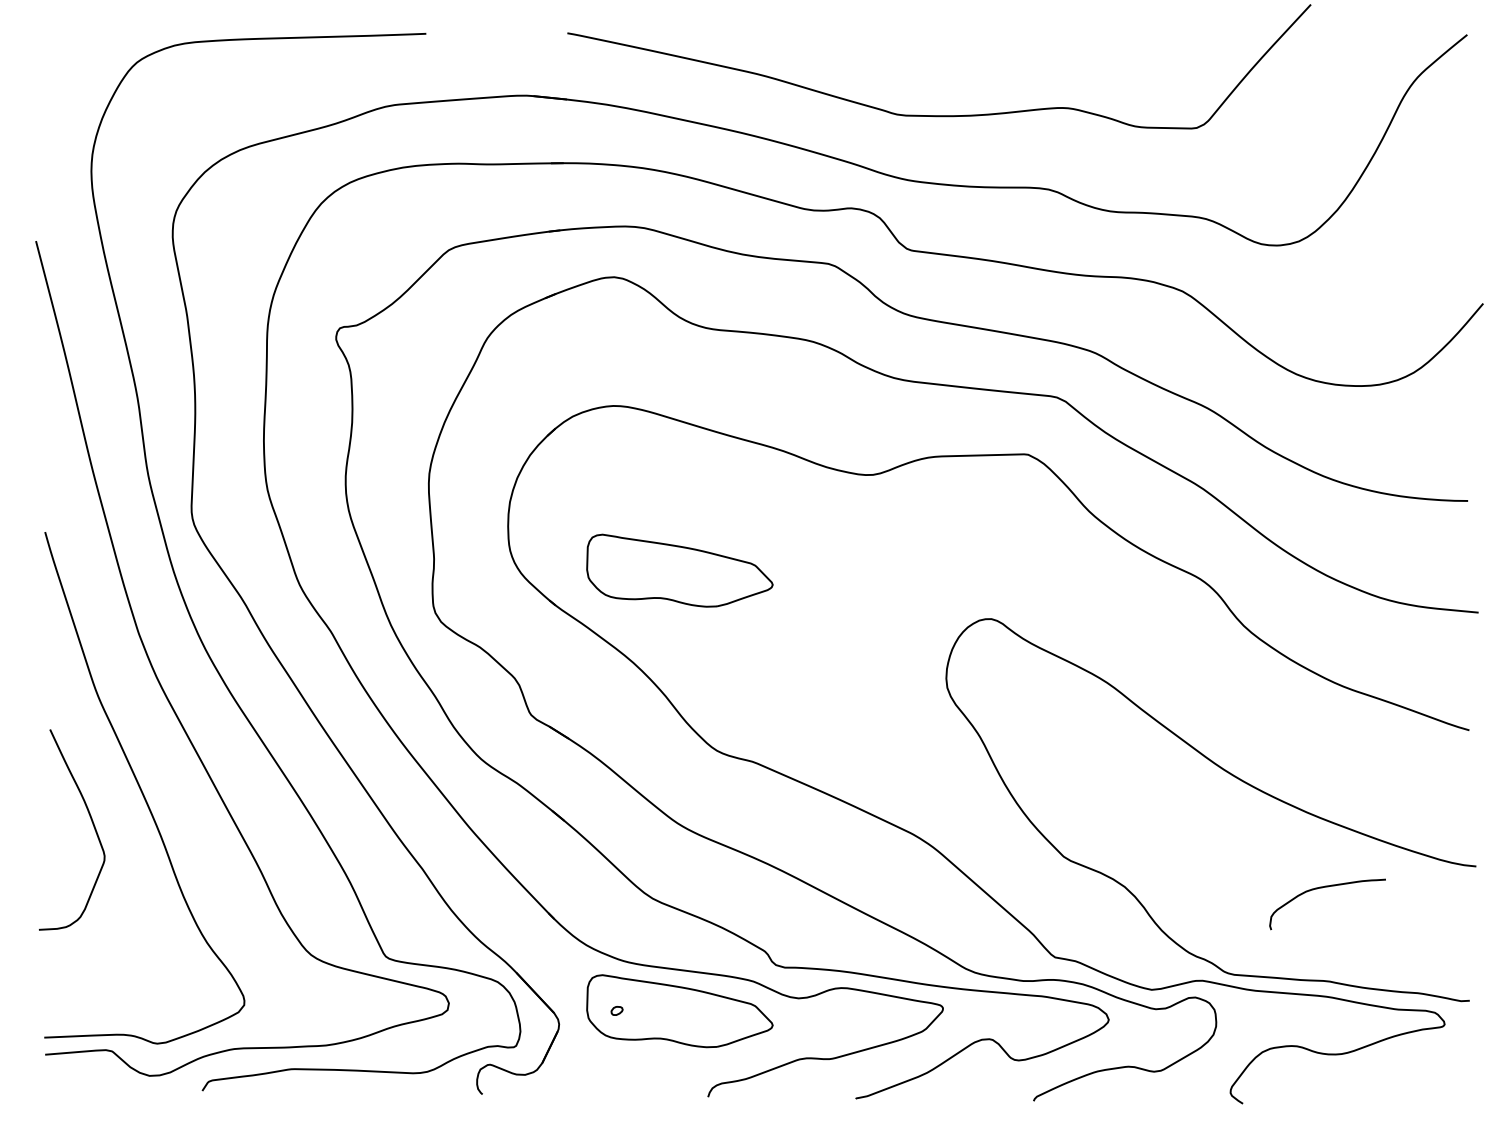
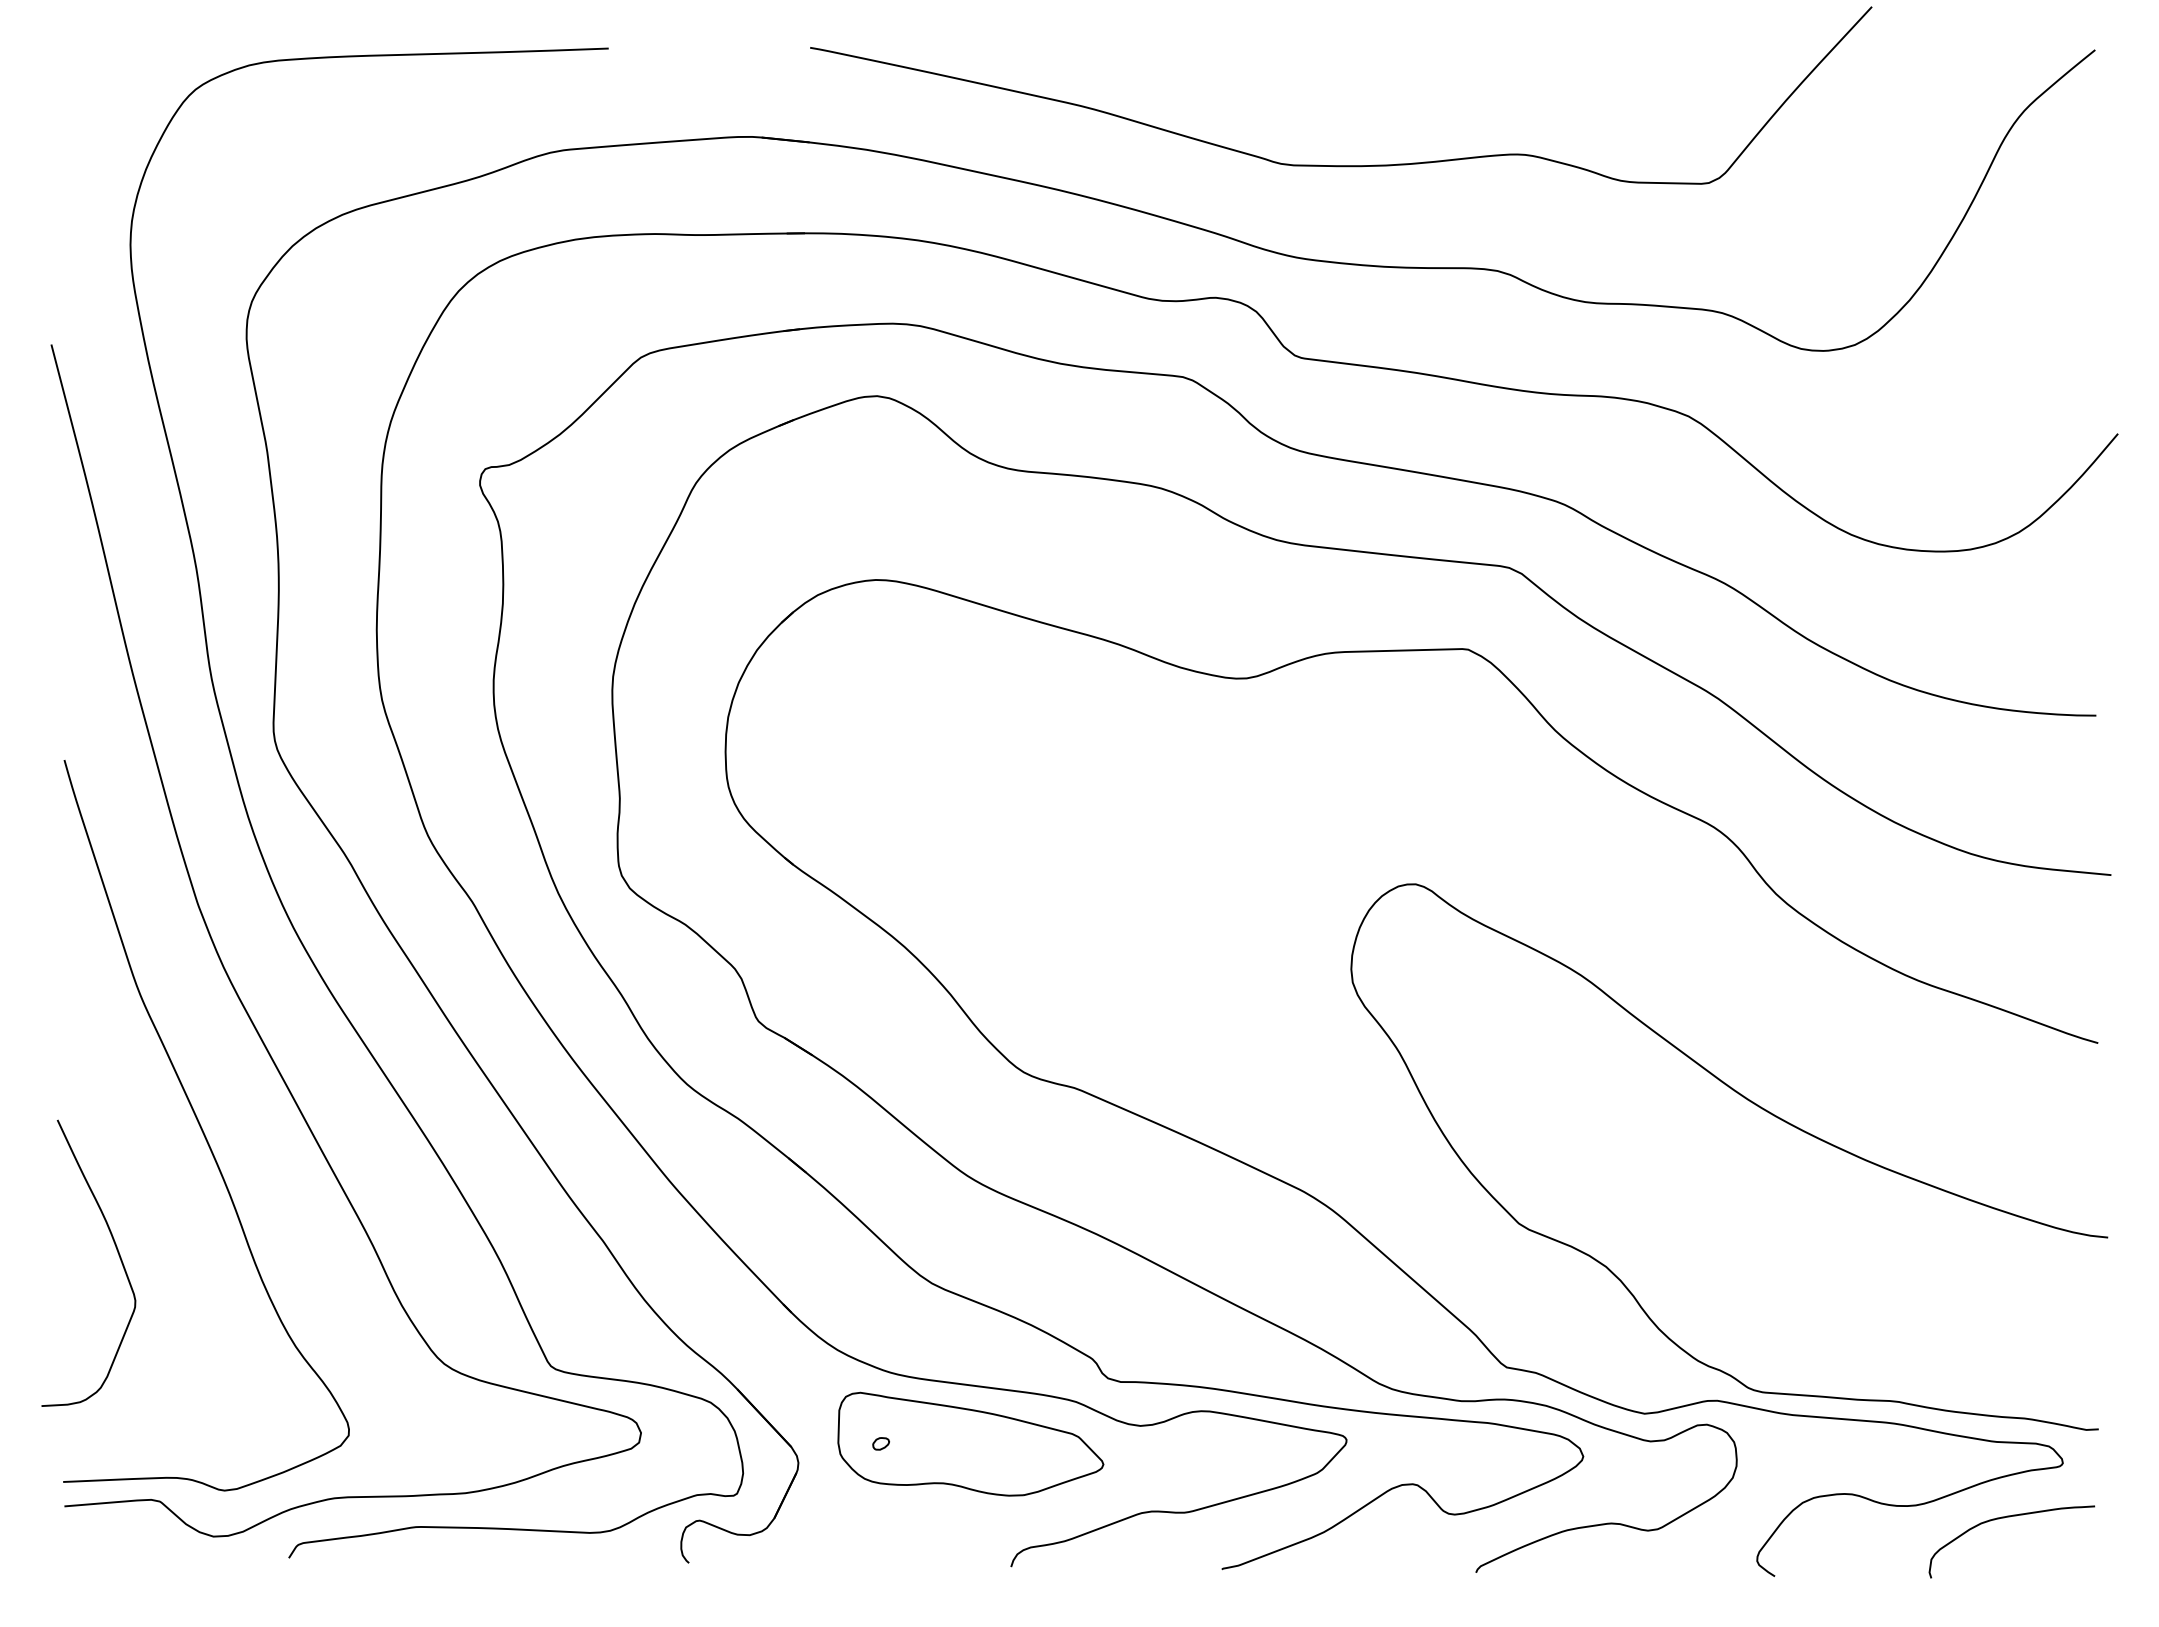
part: (679, 570) -> (970, 814), removed
curve: (92, 823) -> (117, 1253), moved
curve: (1326, 887) -> (2010, 1517), moved

